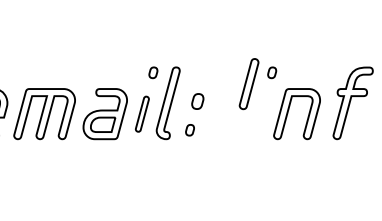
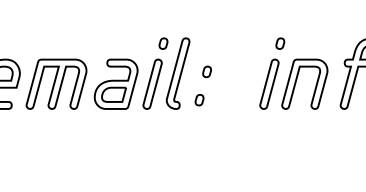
part: (248, 84) -> (268, 84), moved
part: (197, 101) -> (206, 71), size x0.71
part: (142, 114) -> (152, 84), size x1.43

